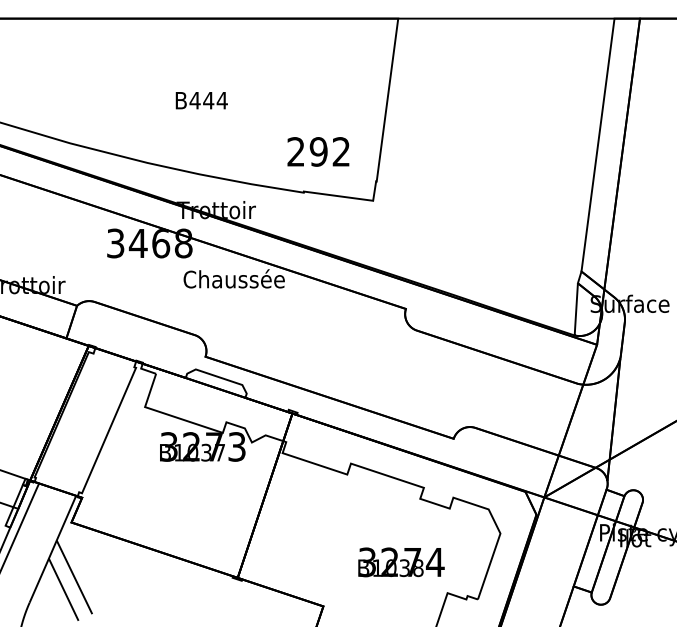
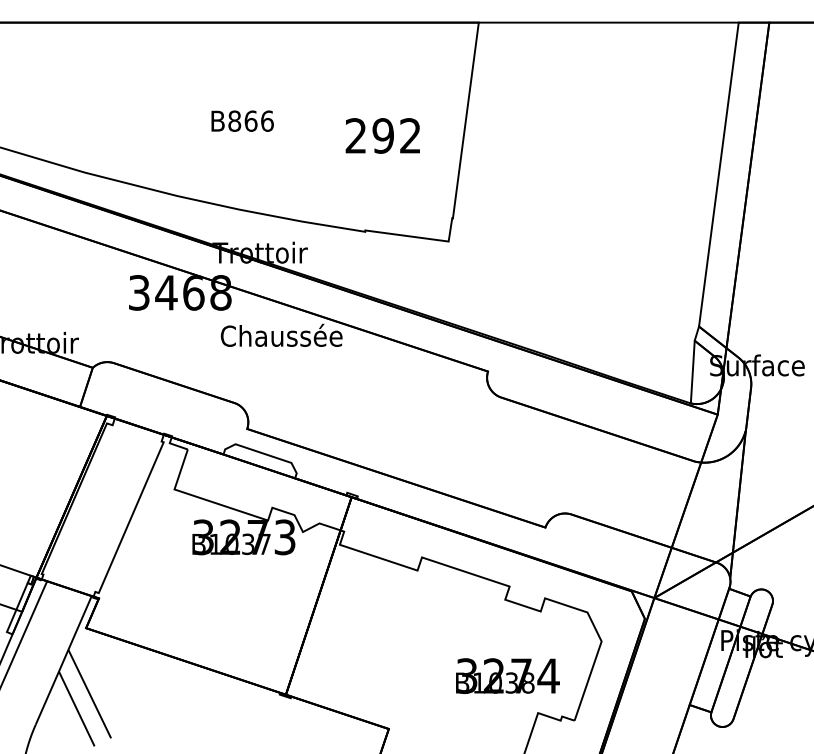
text: (208, 100) -> (250, 121), B444 -> B866
text: (318, 151) -> (382, 135), moved
text: (401, 562) -> (507, 676), moved

